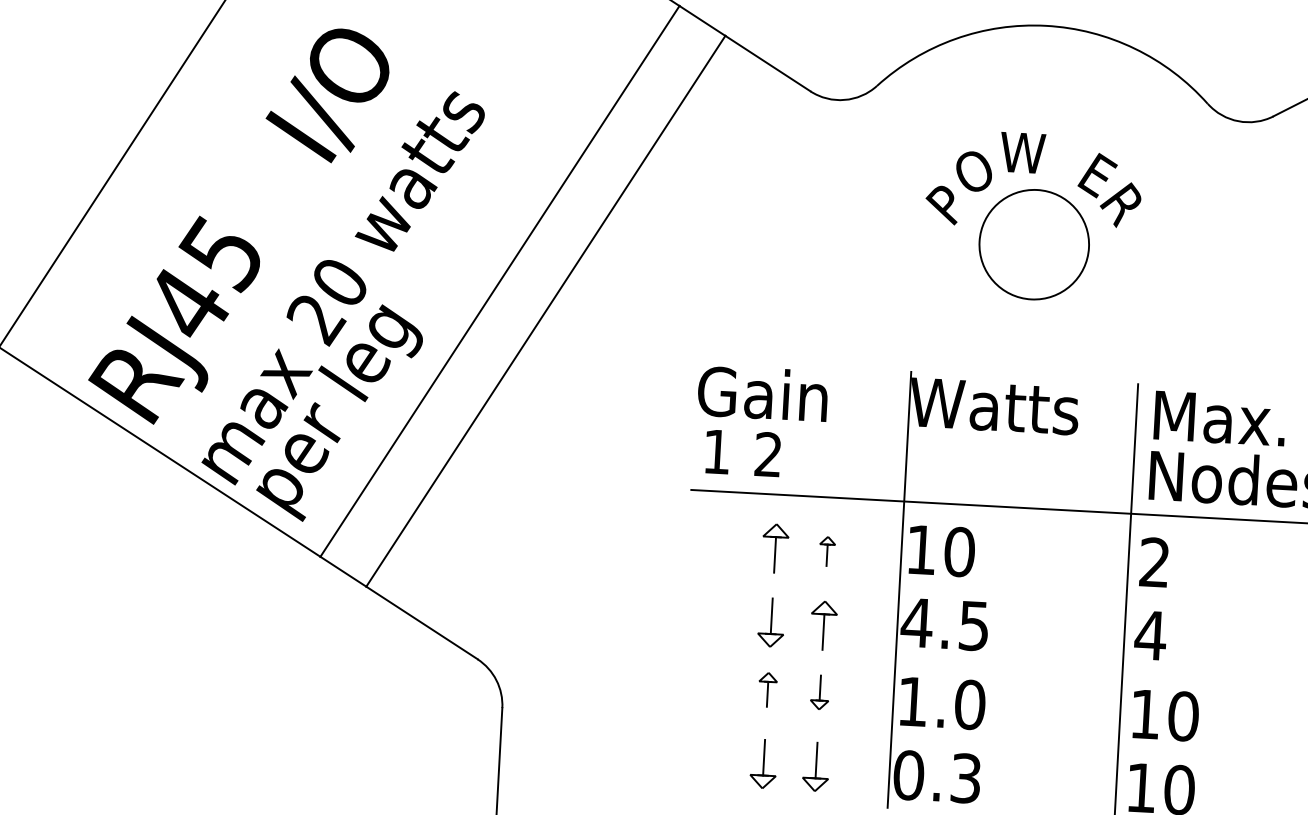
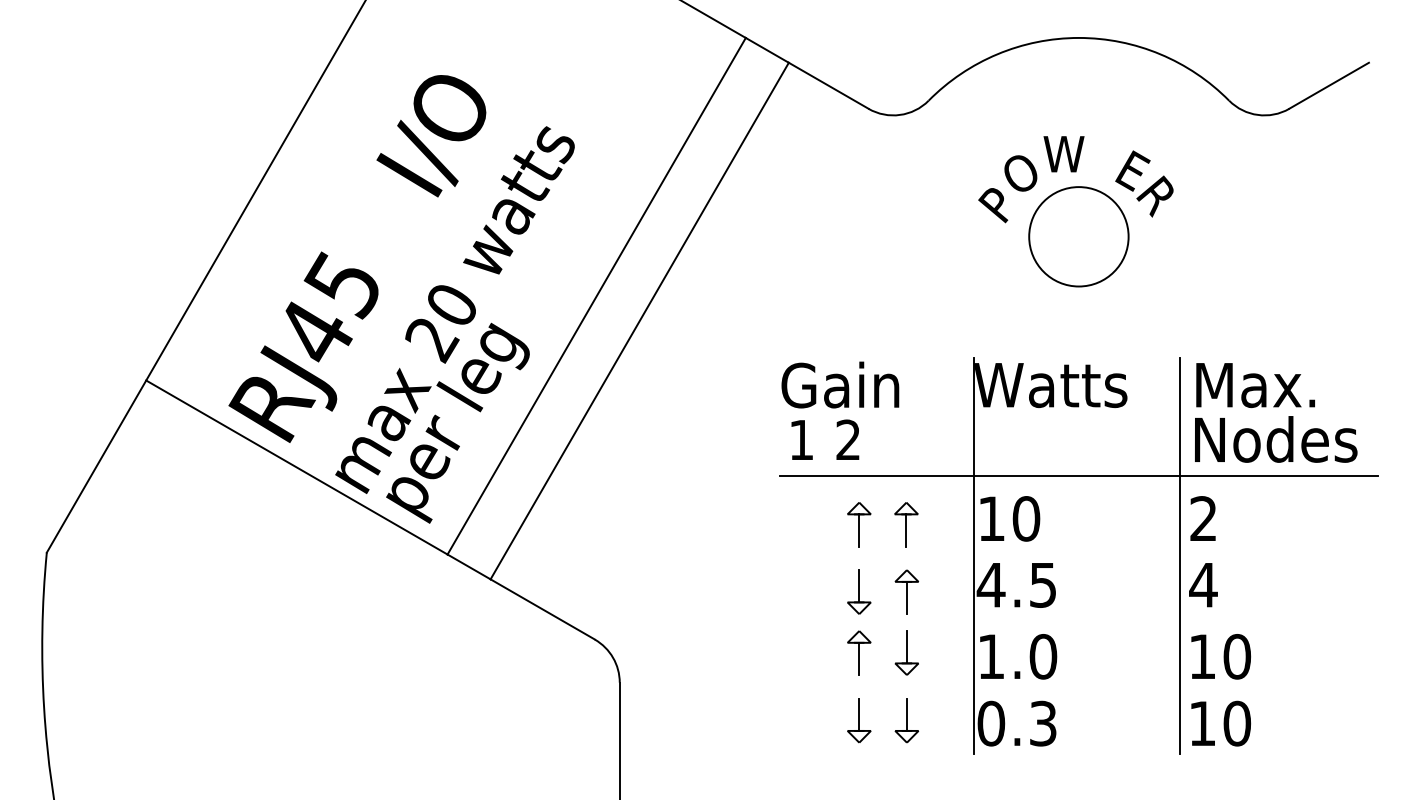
part: (827, 551) -> (906, 524), size x1.67
part: (768, 689) -> (859, 652), size x1.43
part: (819, 691) -> (906, 652), size x1.43

